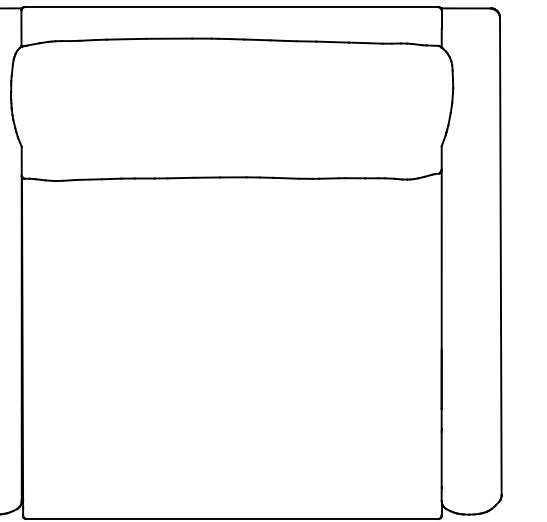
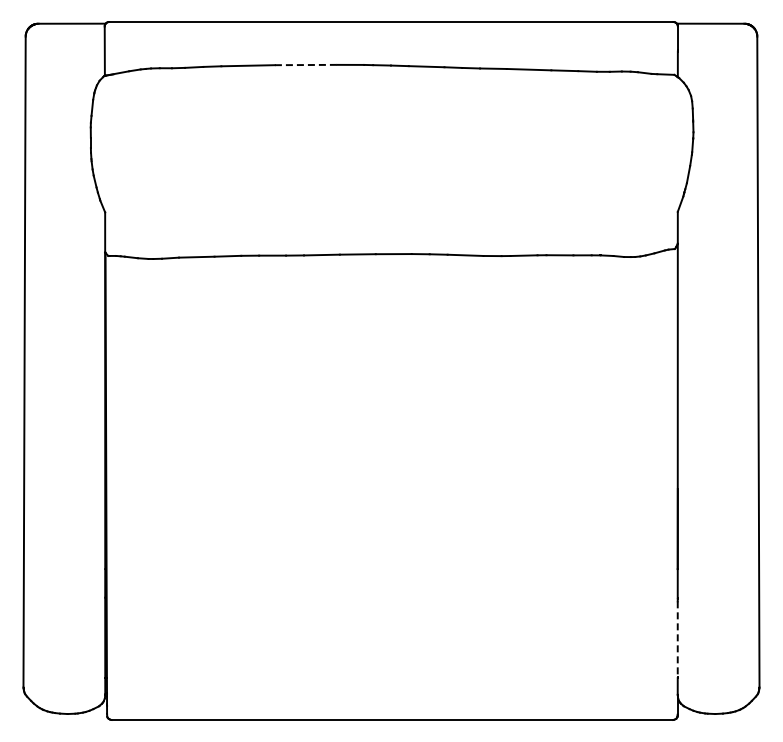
line: (169, 39) -> (306, 65), solid -> dashed
line: (441, 459) -> (677, 638), solid -> dashed

